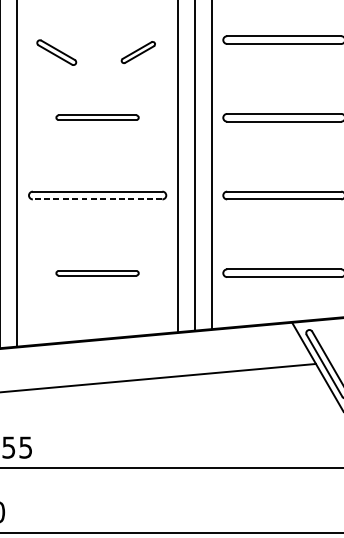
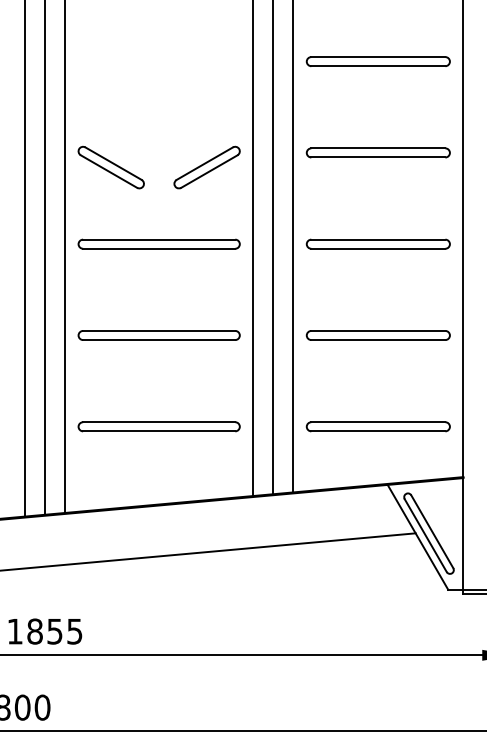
part: (56, 52) -> (110, 167), size x1.43
part: (137, 52) -> (206, 167), size x1.67
part: (97, 117) -> (158, 243), size x1.67
line: (97, 199) -> (158, 340), dashed -> solid
part: (97, 273) -> (158, 426), size x1.67

